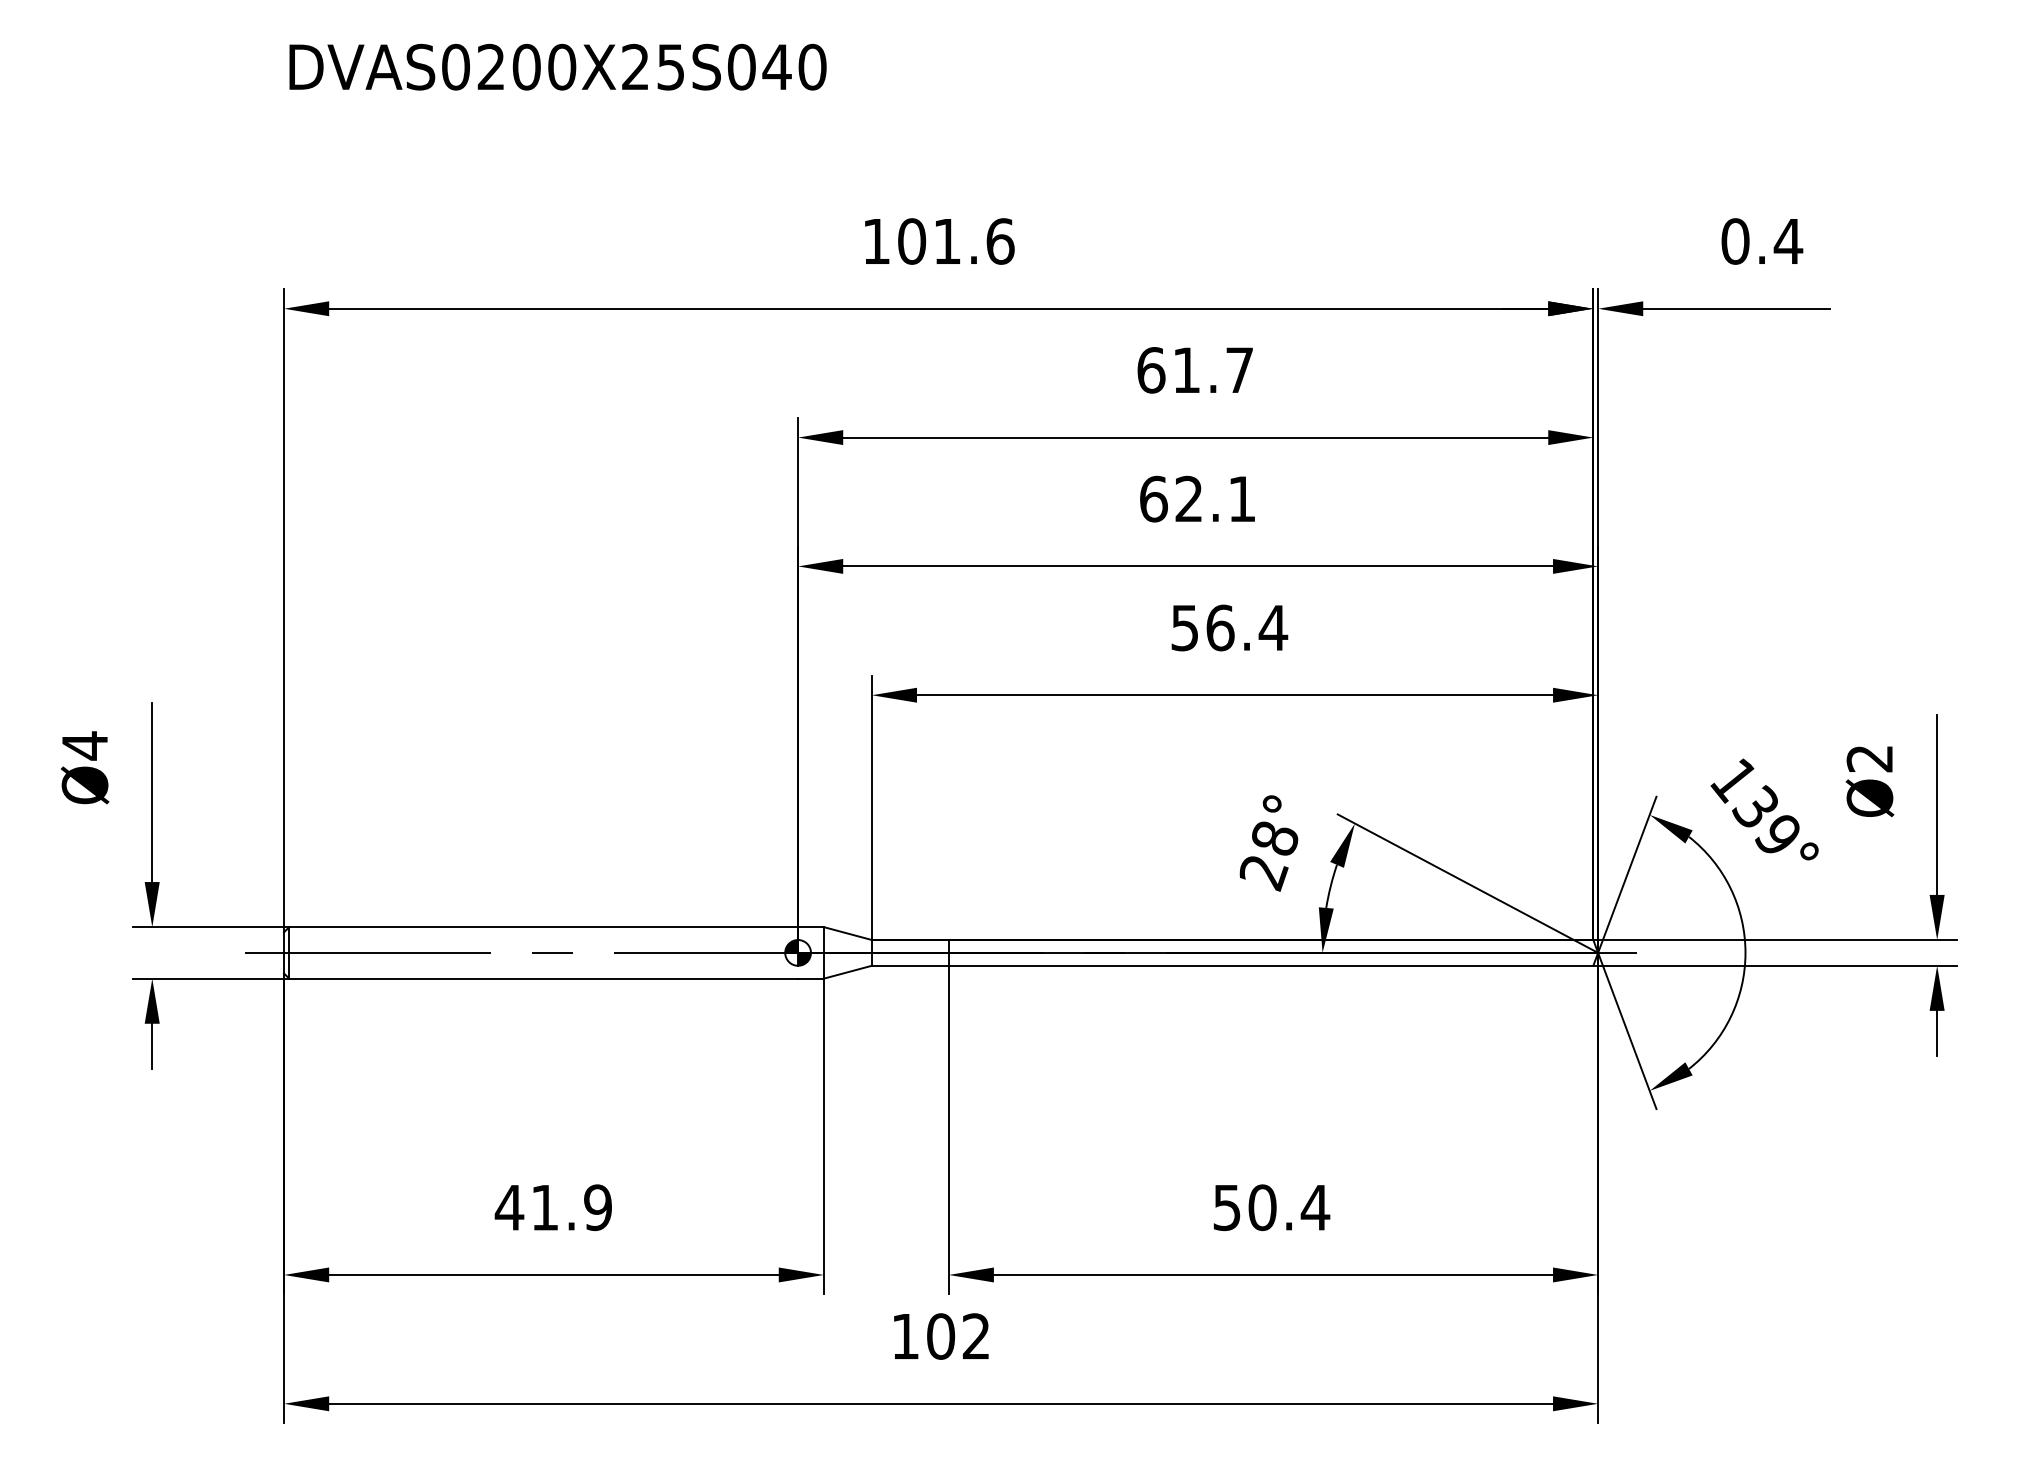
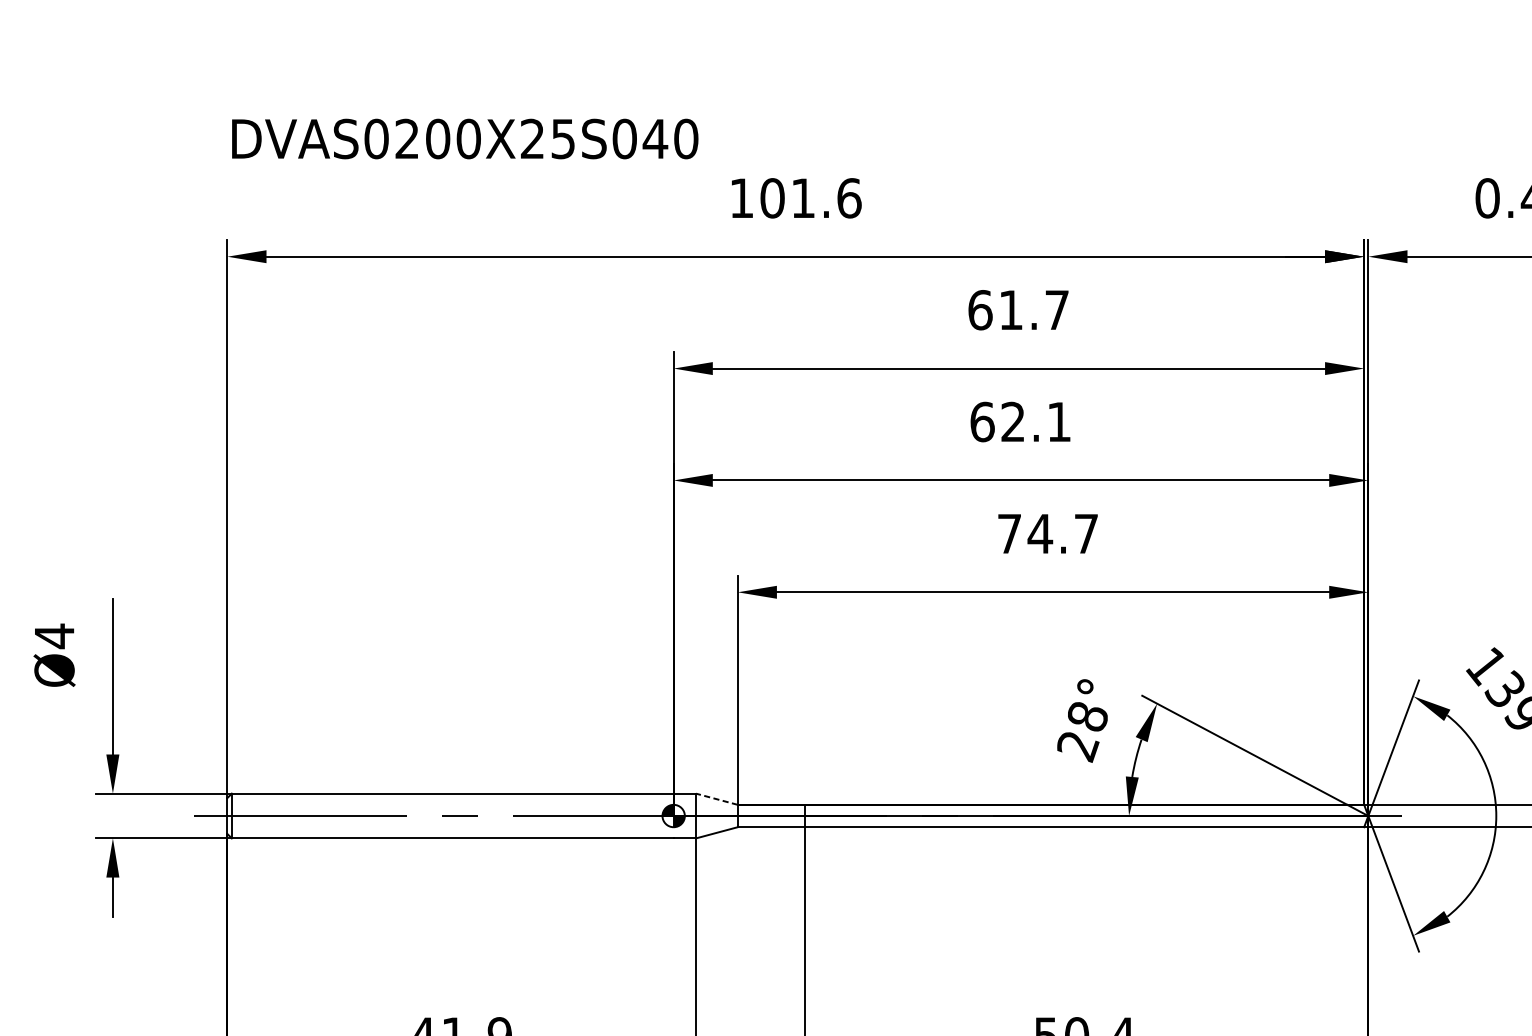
text: (557, 66) -> (464, 138), moved
text: (1229, 627) -> (1048, 533), 56.4 -> 74.7
line: (847, 933) -> (716, 799), solid -> dashed

